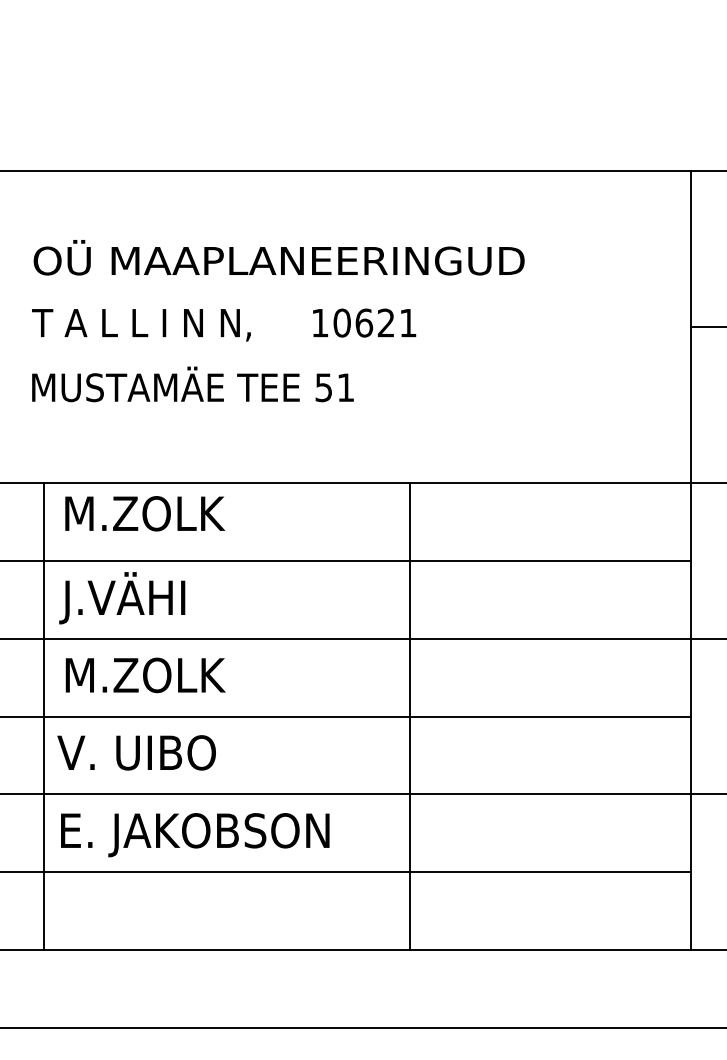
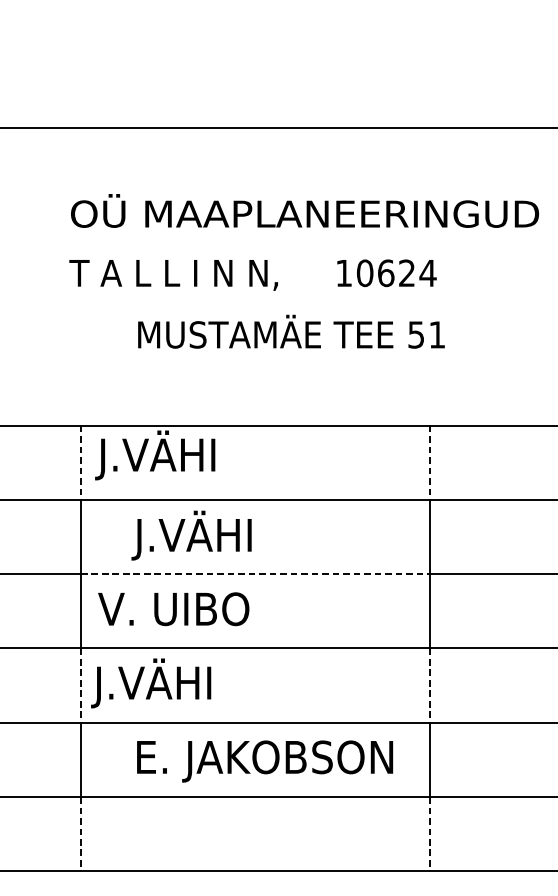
text: (408, 323) -> (428, 273), 10621 -> 10624
text: (192, 384) -> (291, 331), moved
text: (142, 514) -> (174, 455), M.ZOLK -> J.VÄHI
line: (44, 521) -> (81, 462), solid -> dashed
line: (410, 521) -> (430, 462), solid -> dashed
text: (122, 598) -> (191, 535), moved
line: (227, 638) -> (255, 574), solid -> dashed
text: (143, 675) -> (175, 609), M.ZOLK -> V. UIBO
text: (134, 753) -> (167, 683), V. UIBO -> J.VÄHI
line: (44, 755) -> (81, 685), solid -> dashed
line: (410, 755) -> (430, 685), solid -> dashed
text: (195, 835) -> (265, 761), moved
line: (44, 911) -> (81, 834), solid -> dashed
line: (410, 911) -> (430, 834), solid -> dashed

